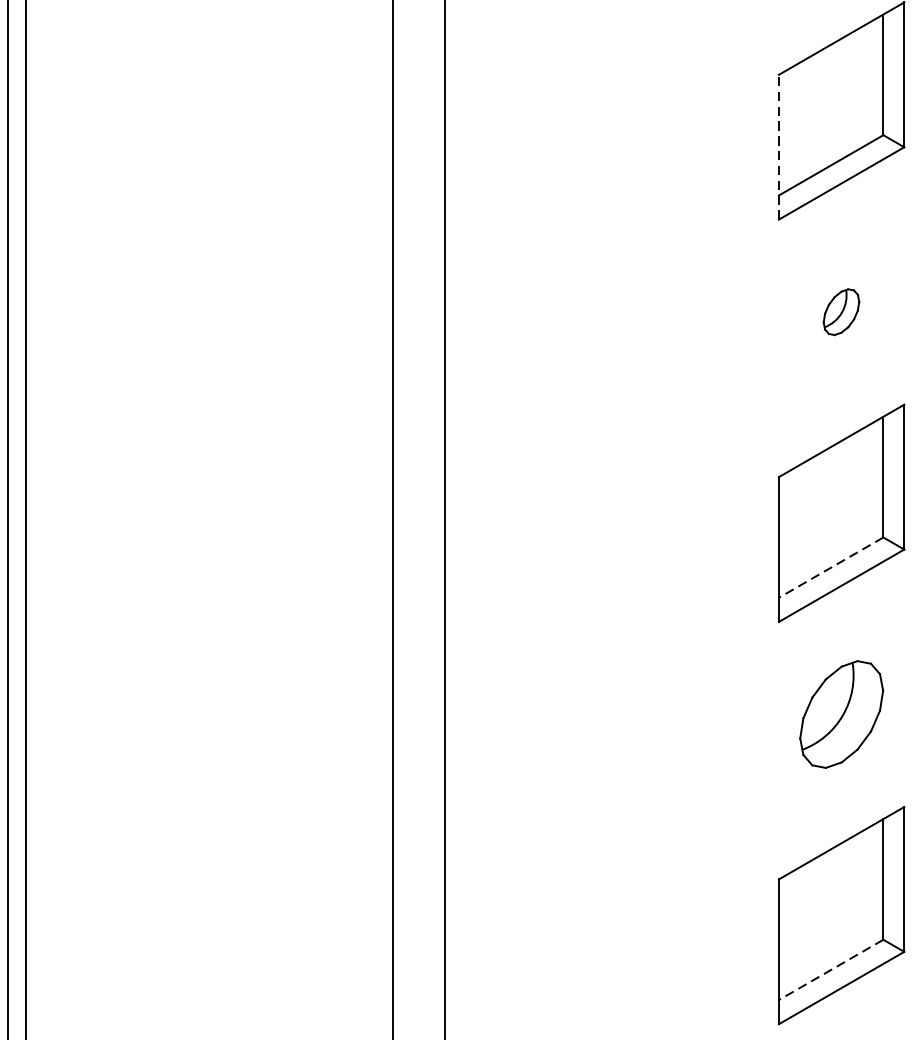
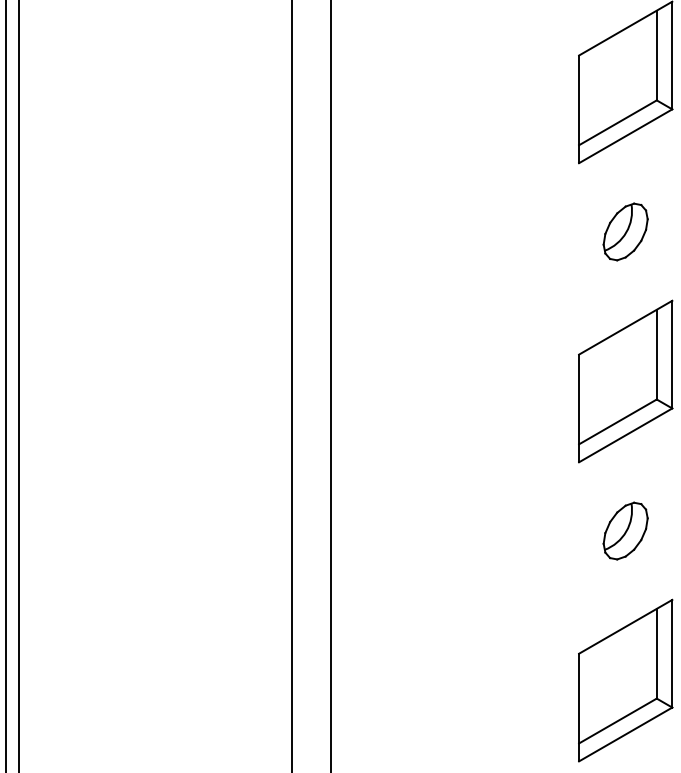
line: (779, 147) -> (579, 109), dashed -> solid
part: (841, 311) -> (625, 231), size x1.67
line: (830, 567) -> (617, 421), dashed -> solid
part: (841, 713) -> (625, 530), size x0.71
line: (830, 970) -> (617, 721), dashed -> solid

